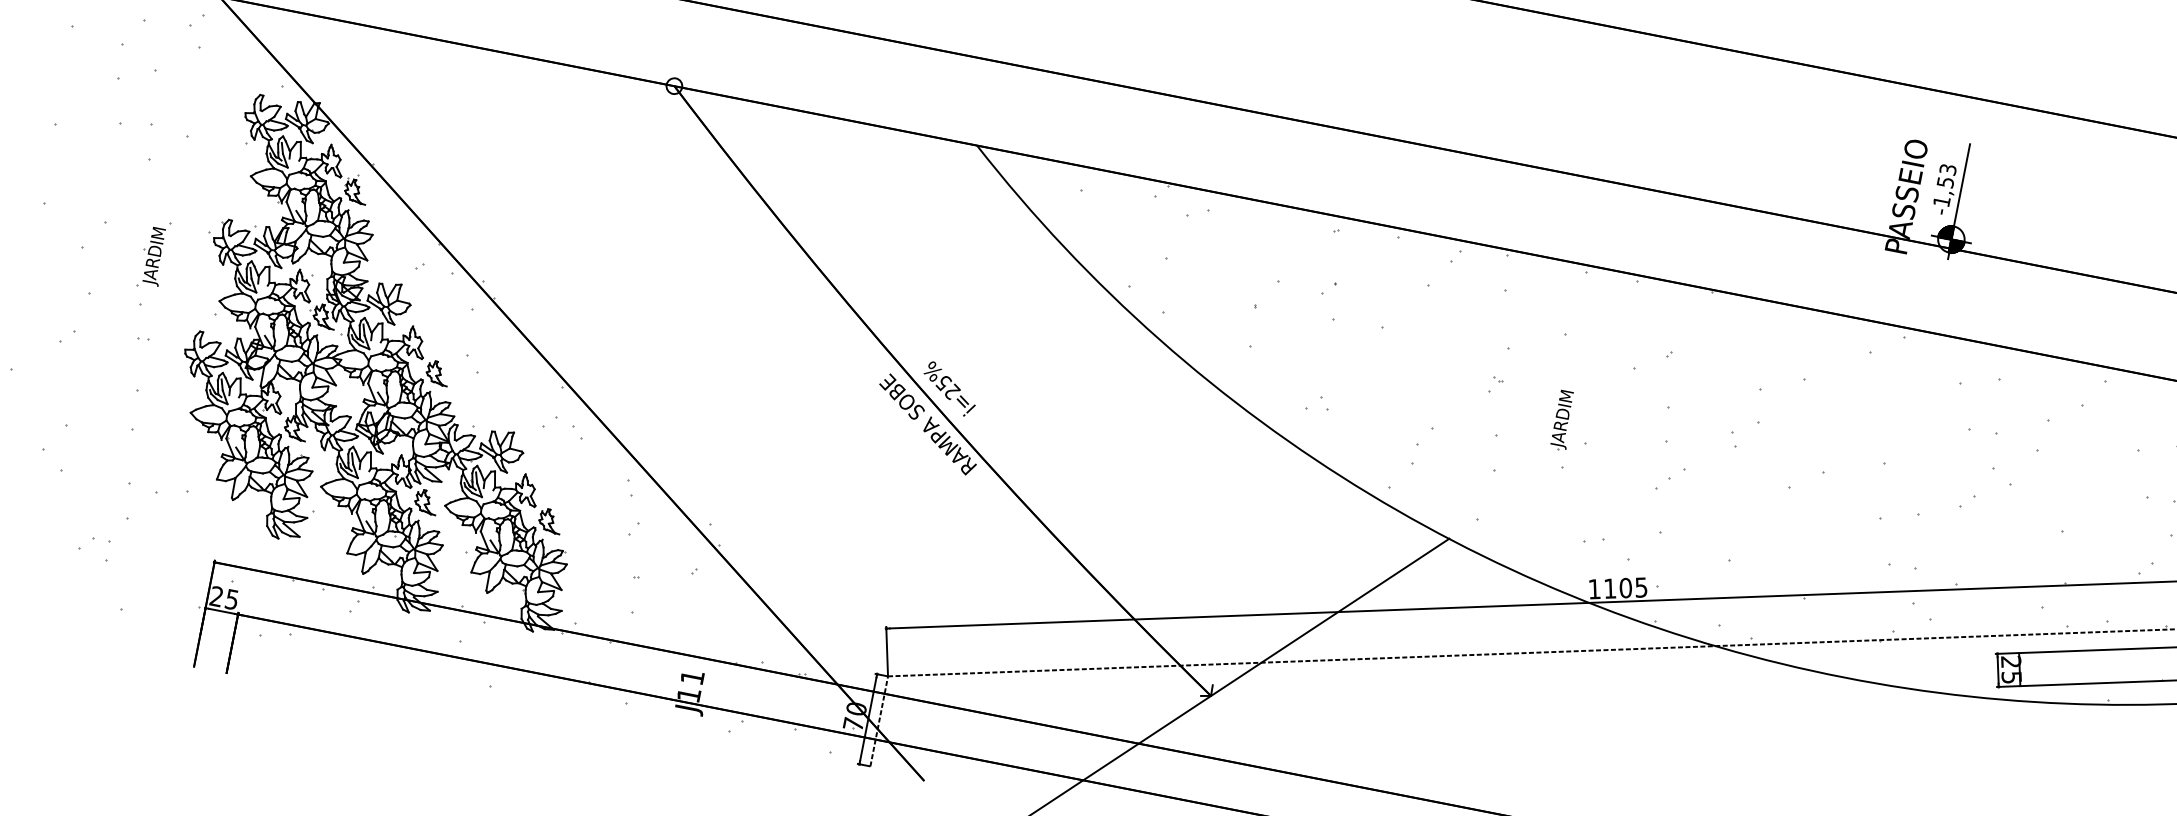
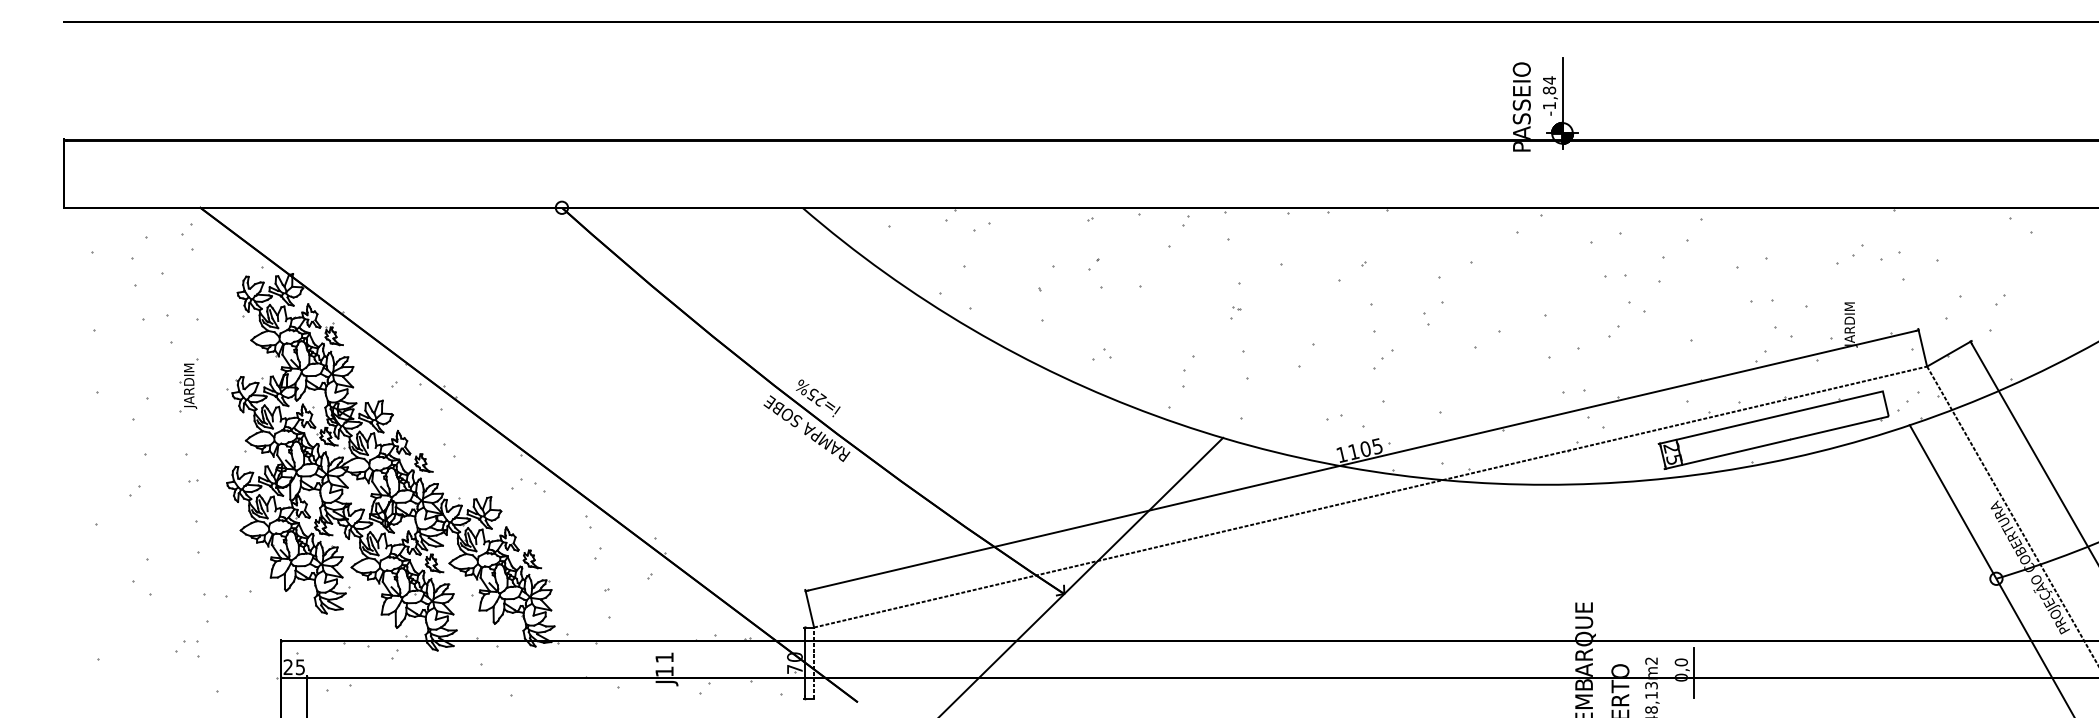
text: (1946, 176) -> (1549, 85), -1,53 -> -1,84
part: (153, 255) -> (188, 385), moved
part: (1563, 420) -> (1292, 330), removed

